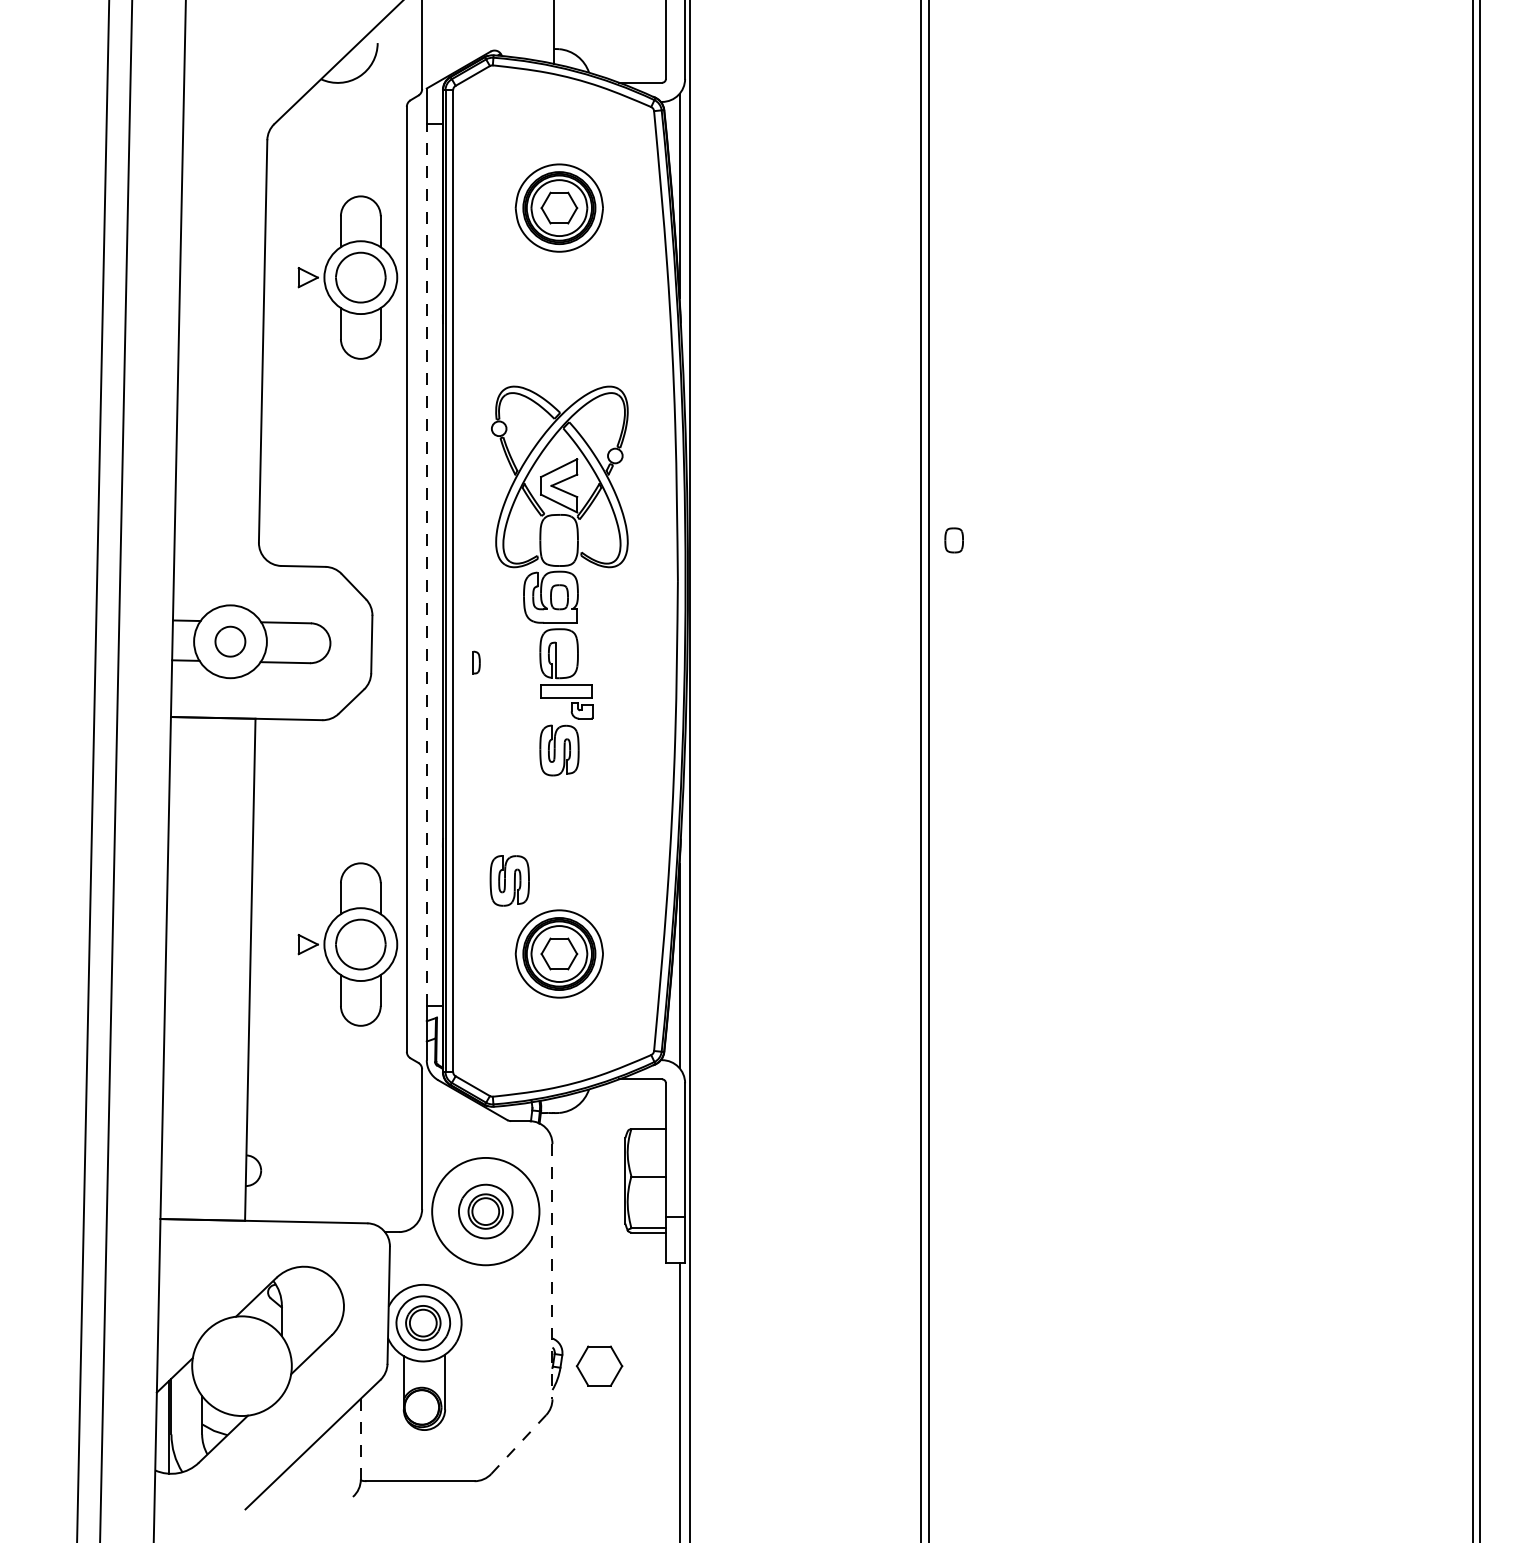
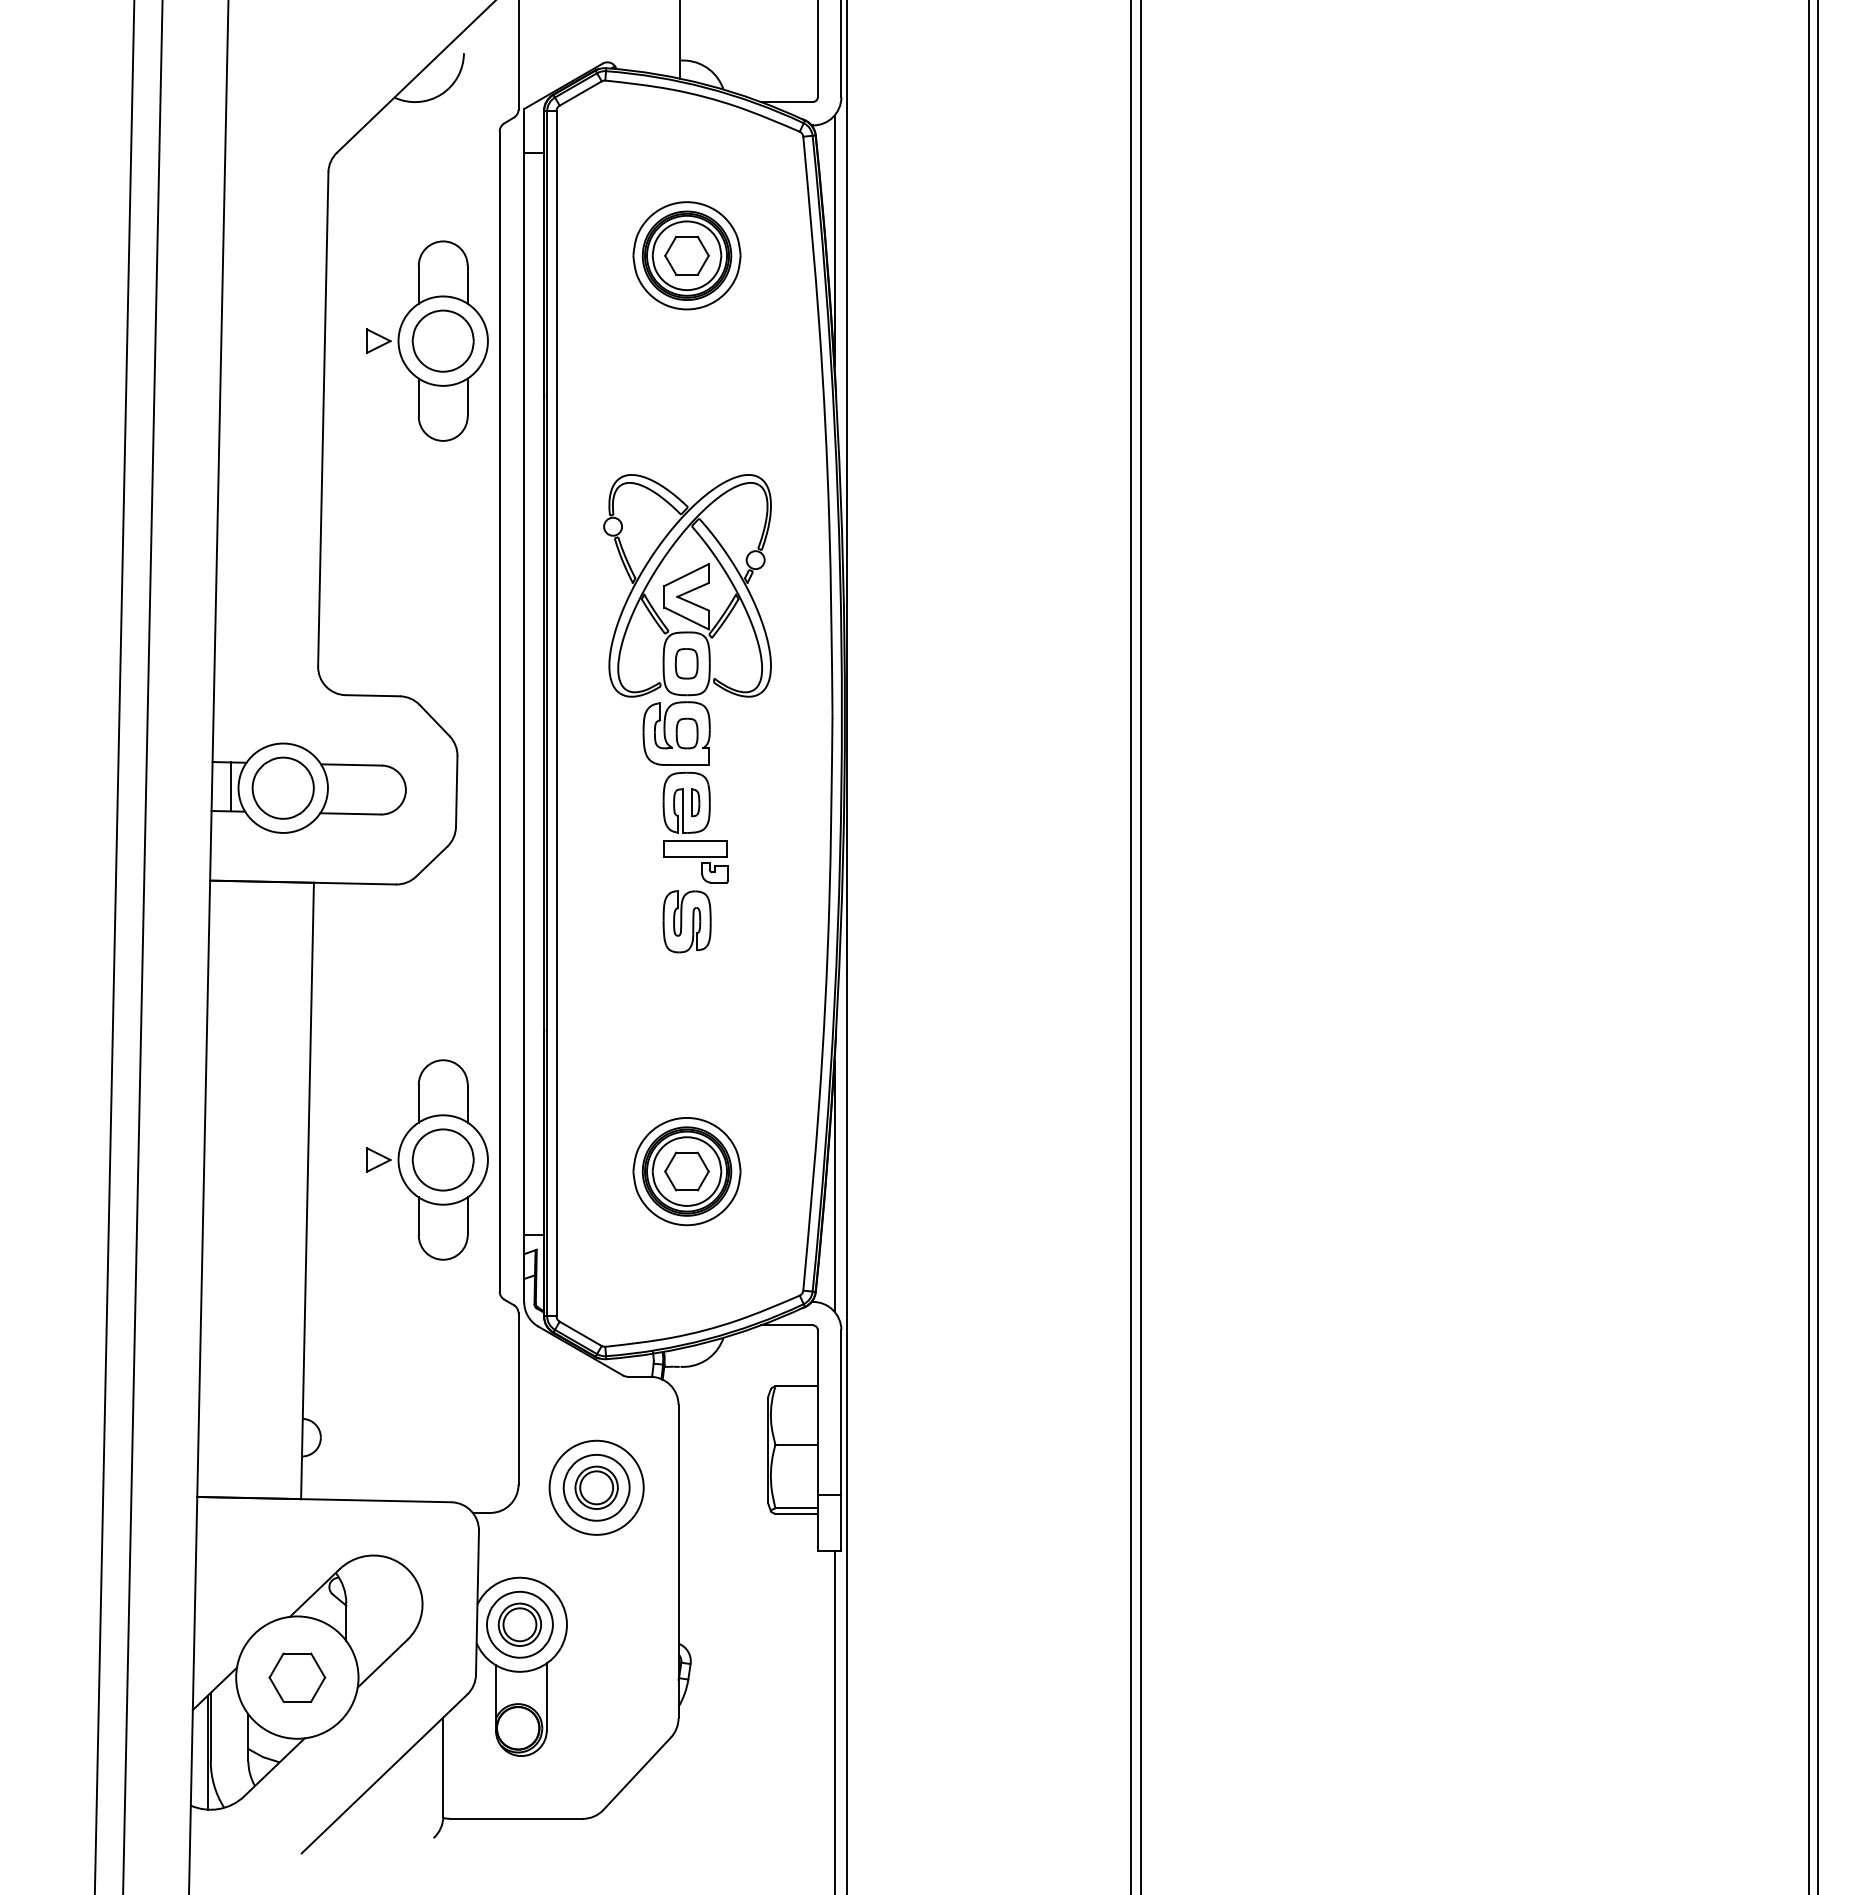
part: (954, 540) -> (686, 663), moved
line: (427, 564) -> (524, 693), dashed -> solid
line: (188, 640) -> (231, 786), added
part: (229, 641) -> (282, 787), size x1.67
part: (476, 662) -> (695, 802), moved
part: (509, 880) -> (625, 1081), removed
circle: (485, 1211) -> (596, 1487), size x0.71
line: (552, 1271) -> (678, 1561), dashed -> solid
part: (599, 1366) -> (297, 1677), moved
line: (361, 1439) -> (443, 1767), dashed -> solid
line: (519, 1444) -> (637, 1773), dashed -> solid

